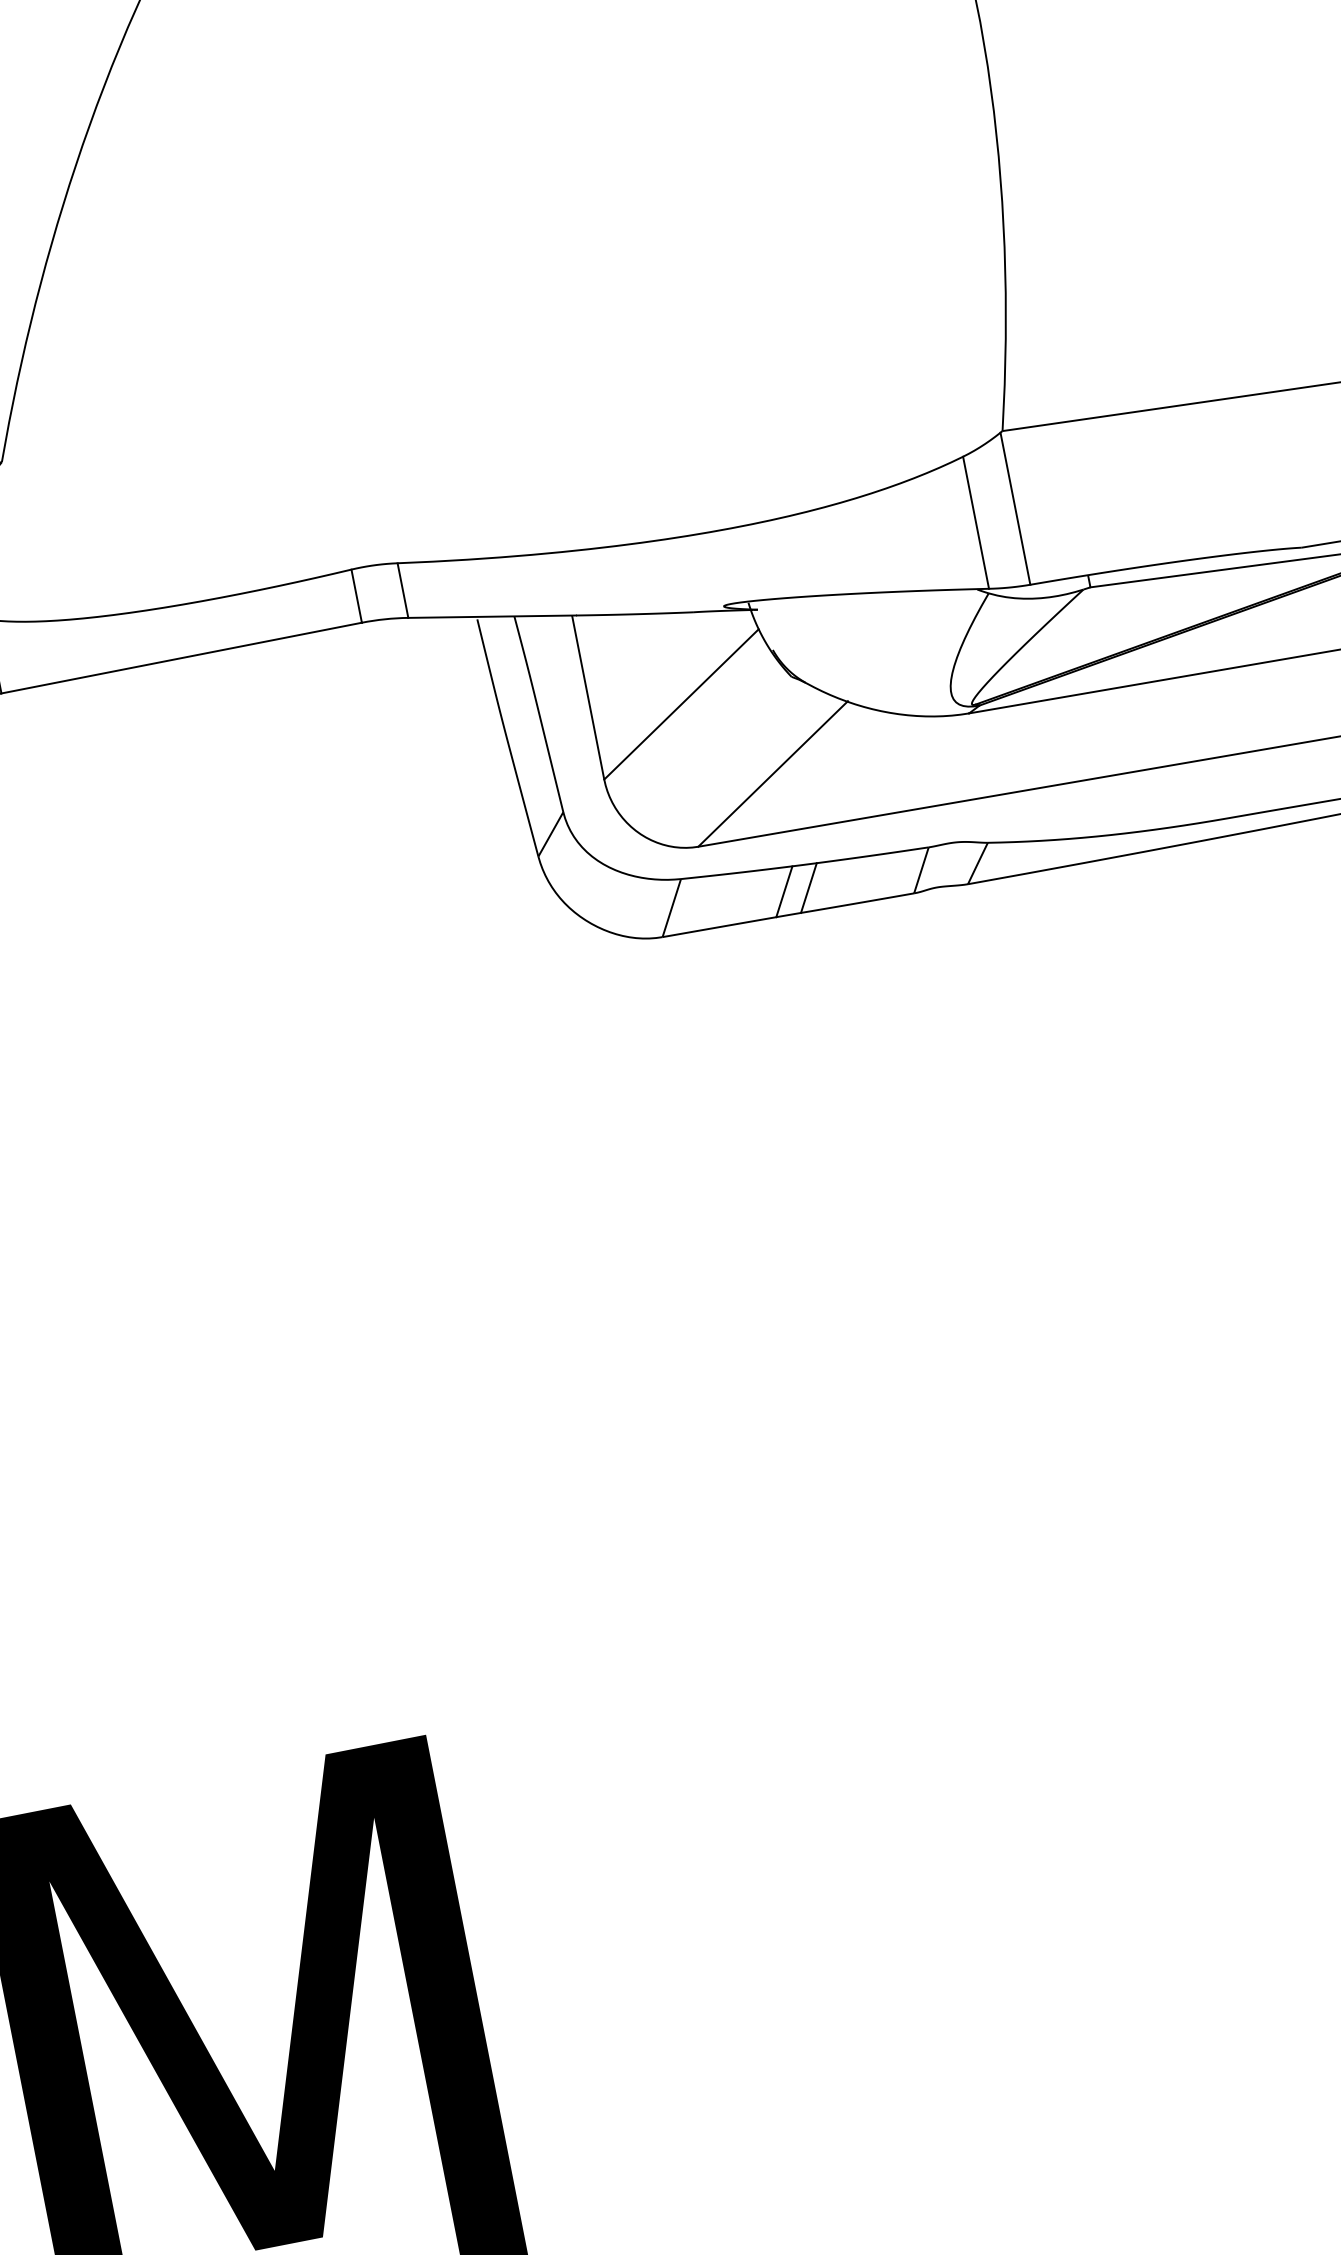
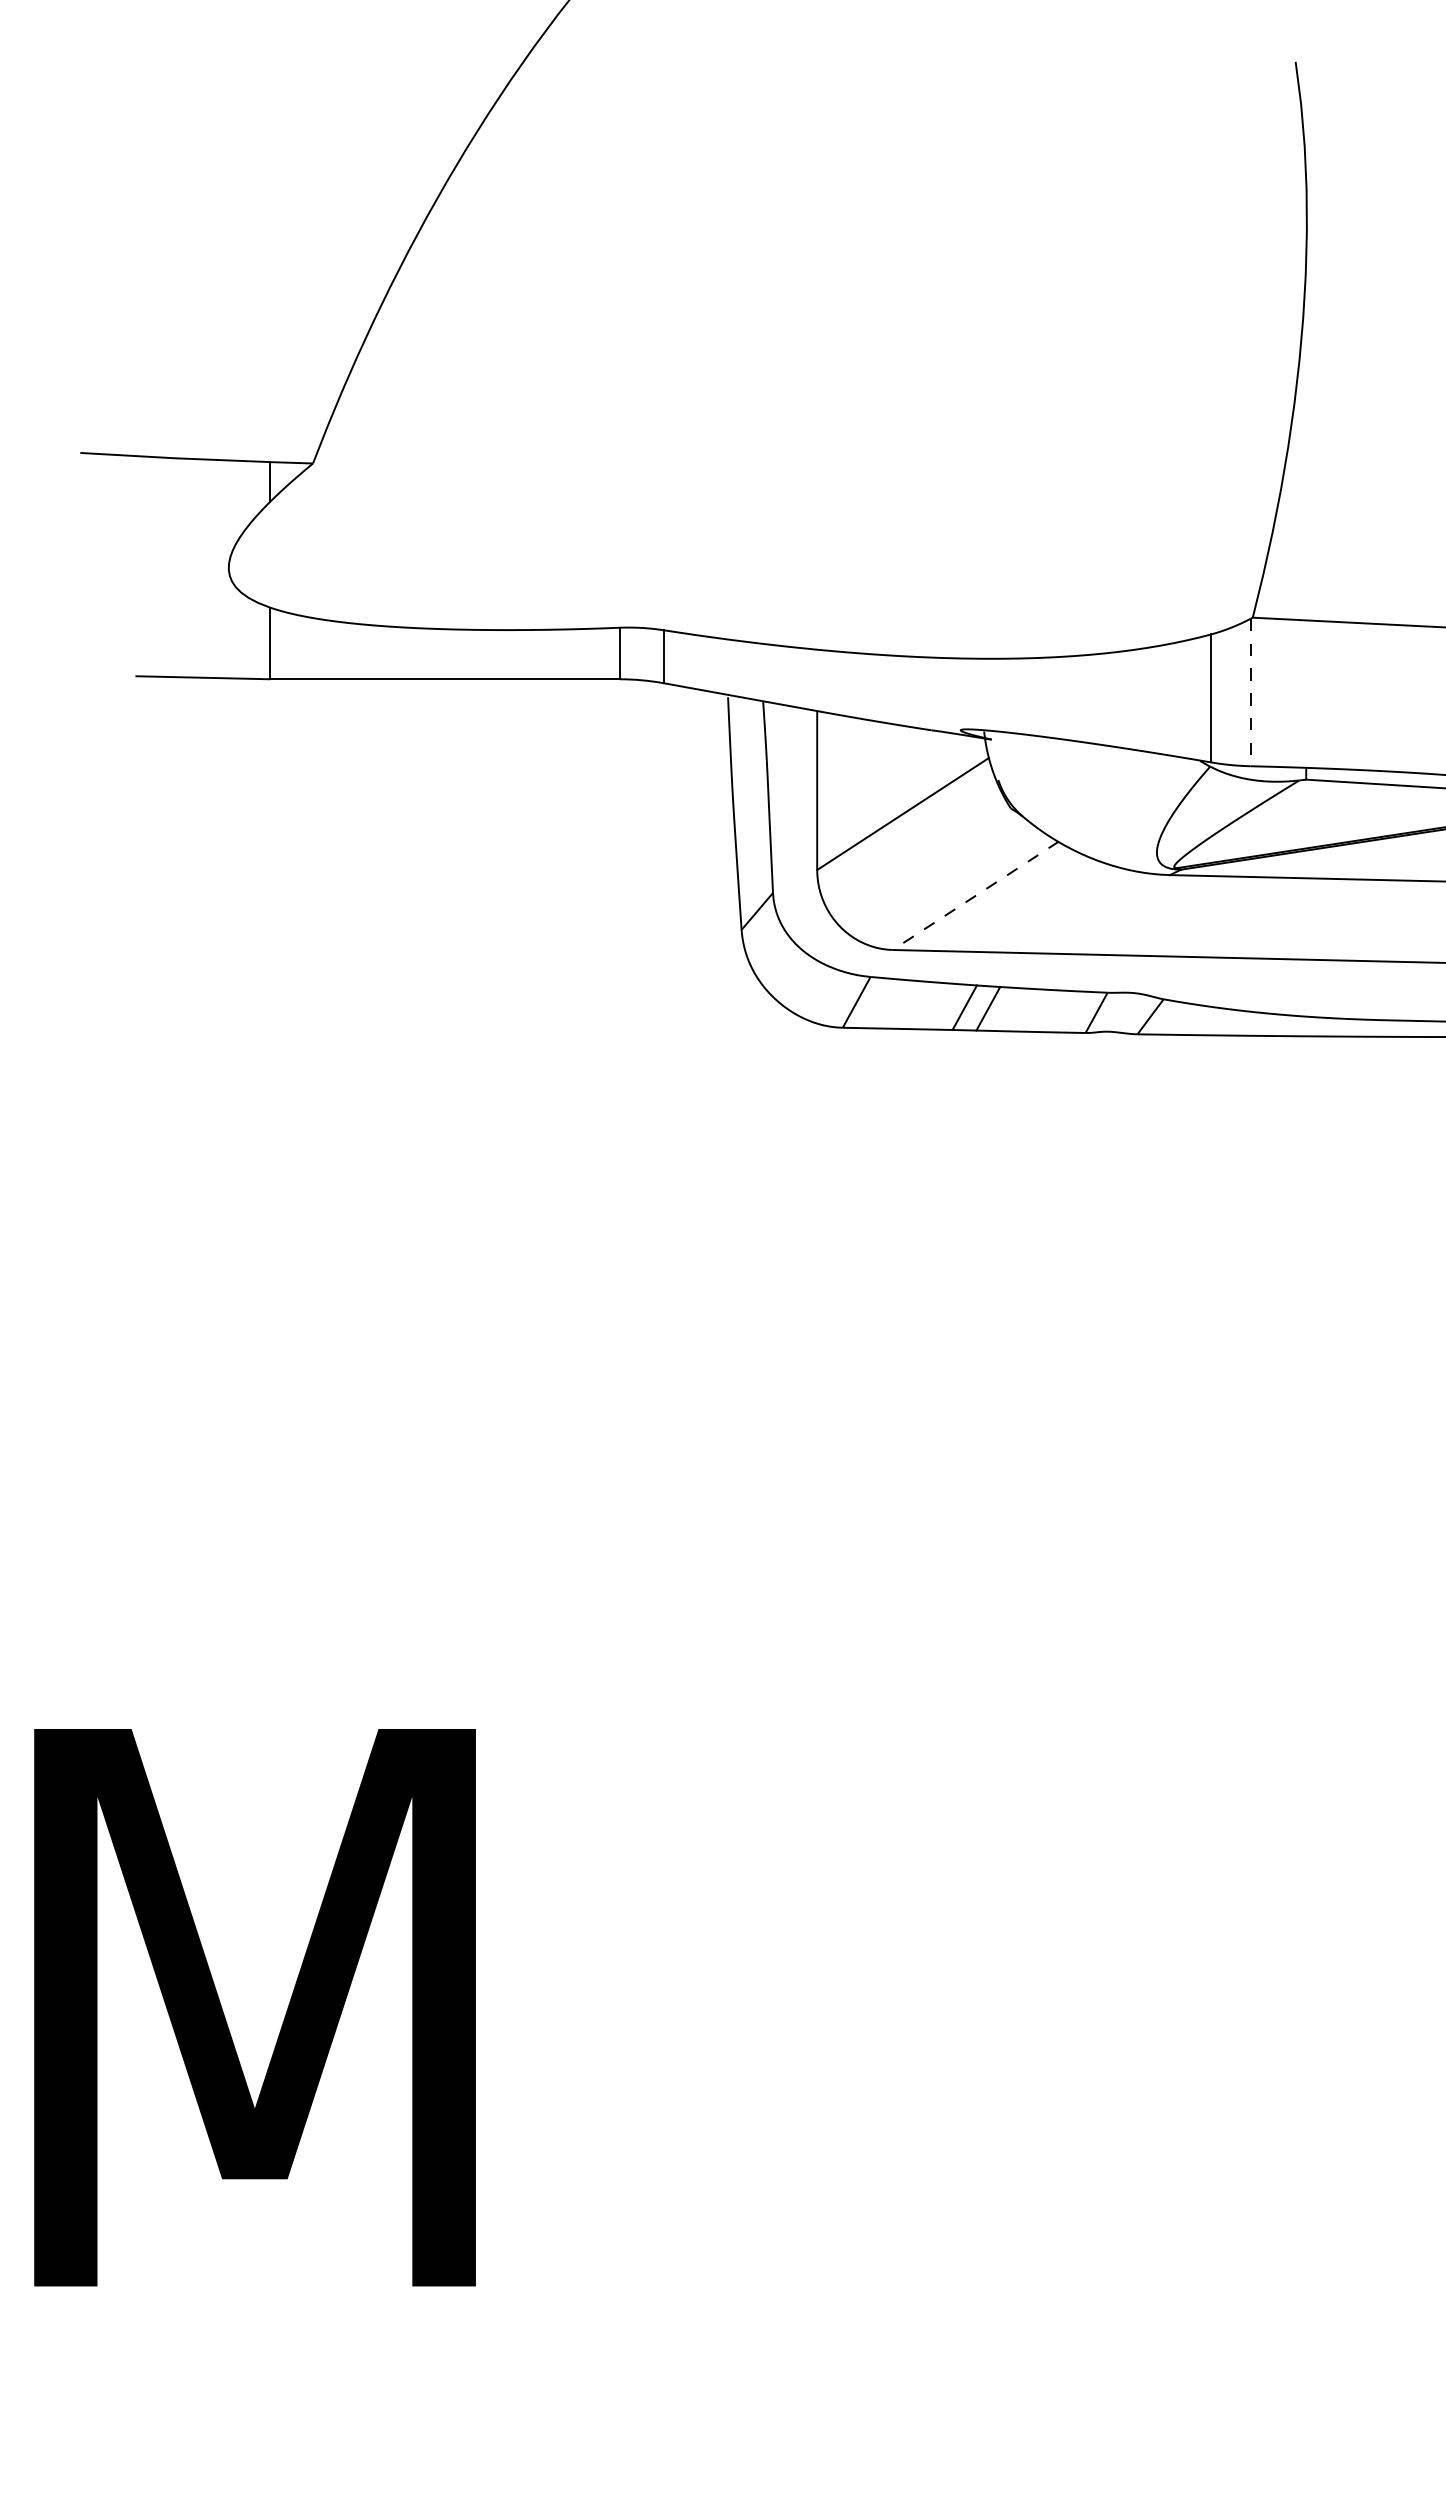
line: (1015, 508) -> (1250, 692), solid -> dashed
line: (772, 774) -> (975, 896), solid -> dashed

